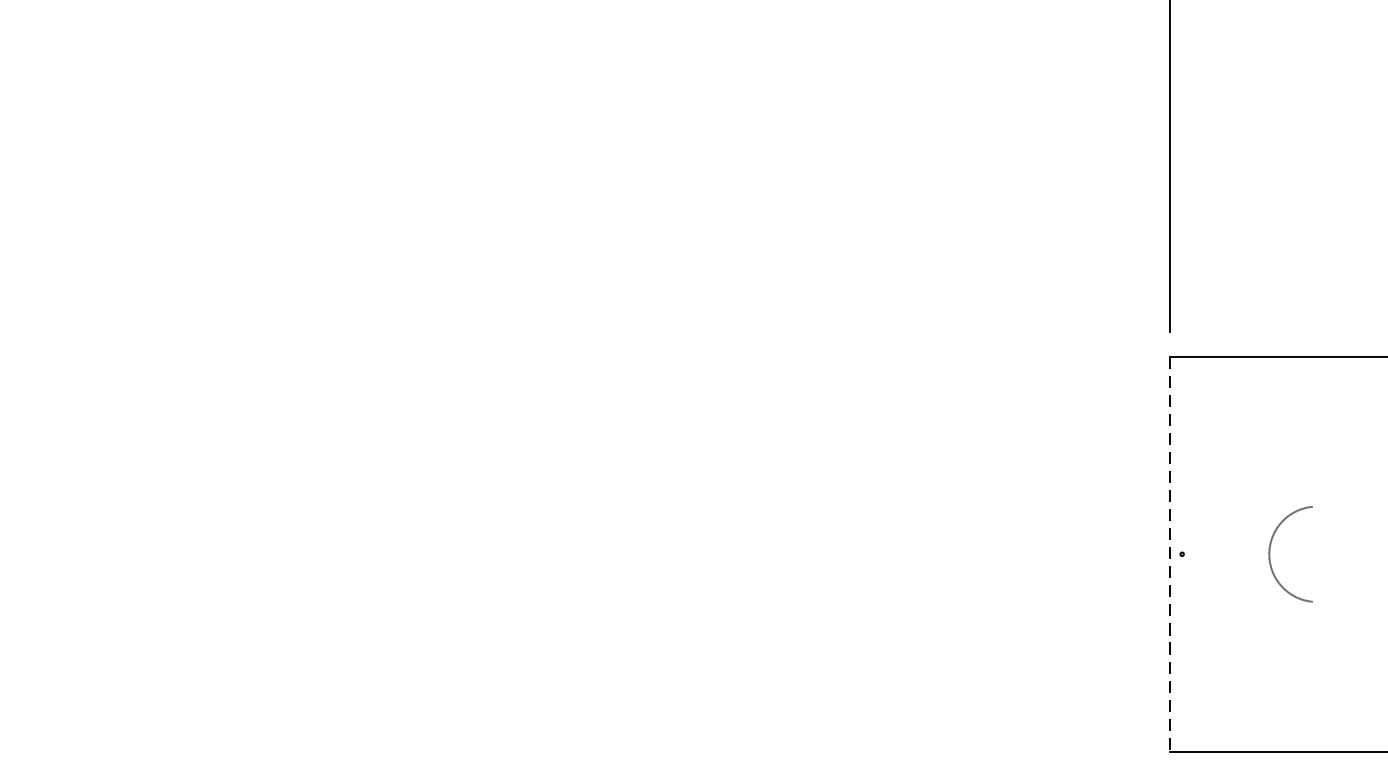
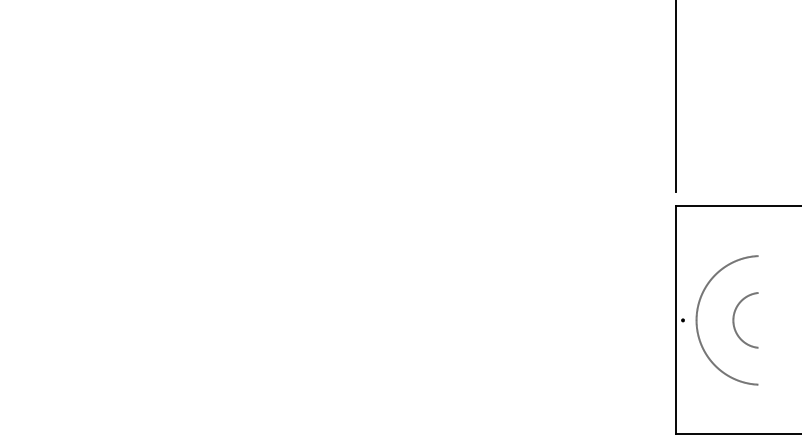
line: (1169, 554) -> (675, 320), dashed -> solid
arc: (1207, 554) -> (697, 320), added

